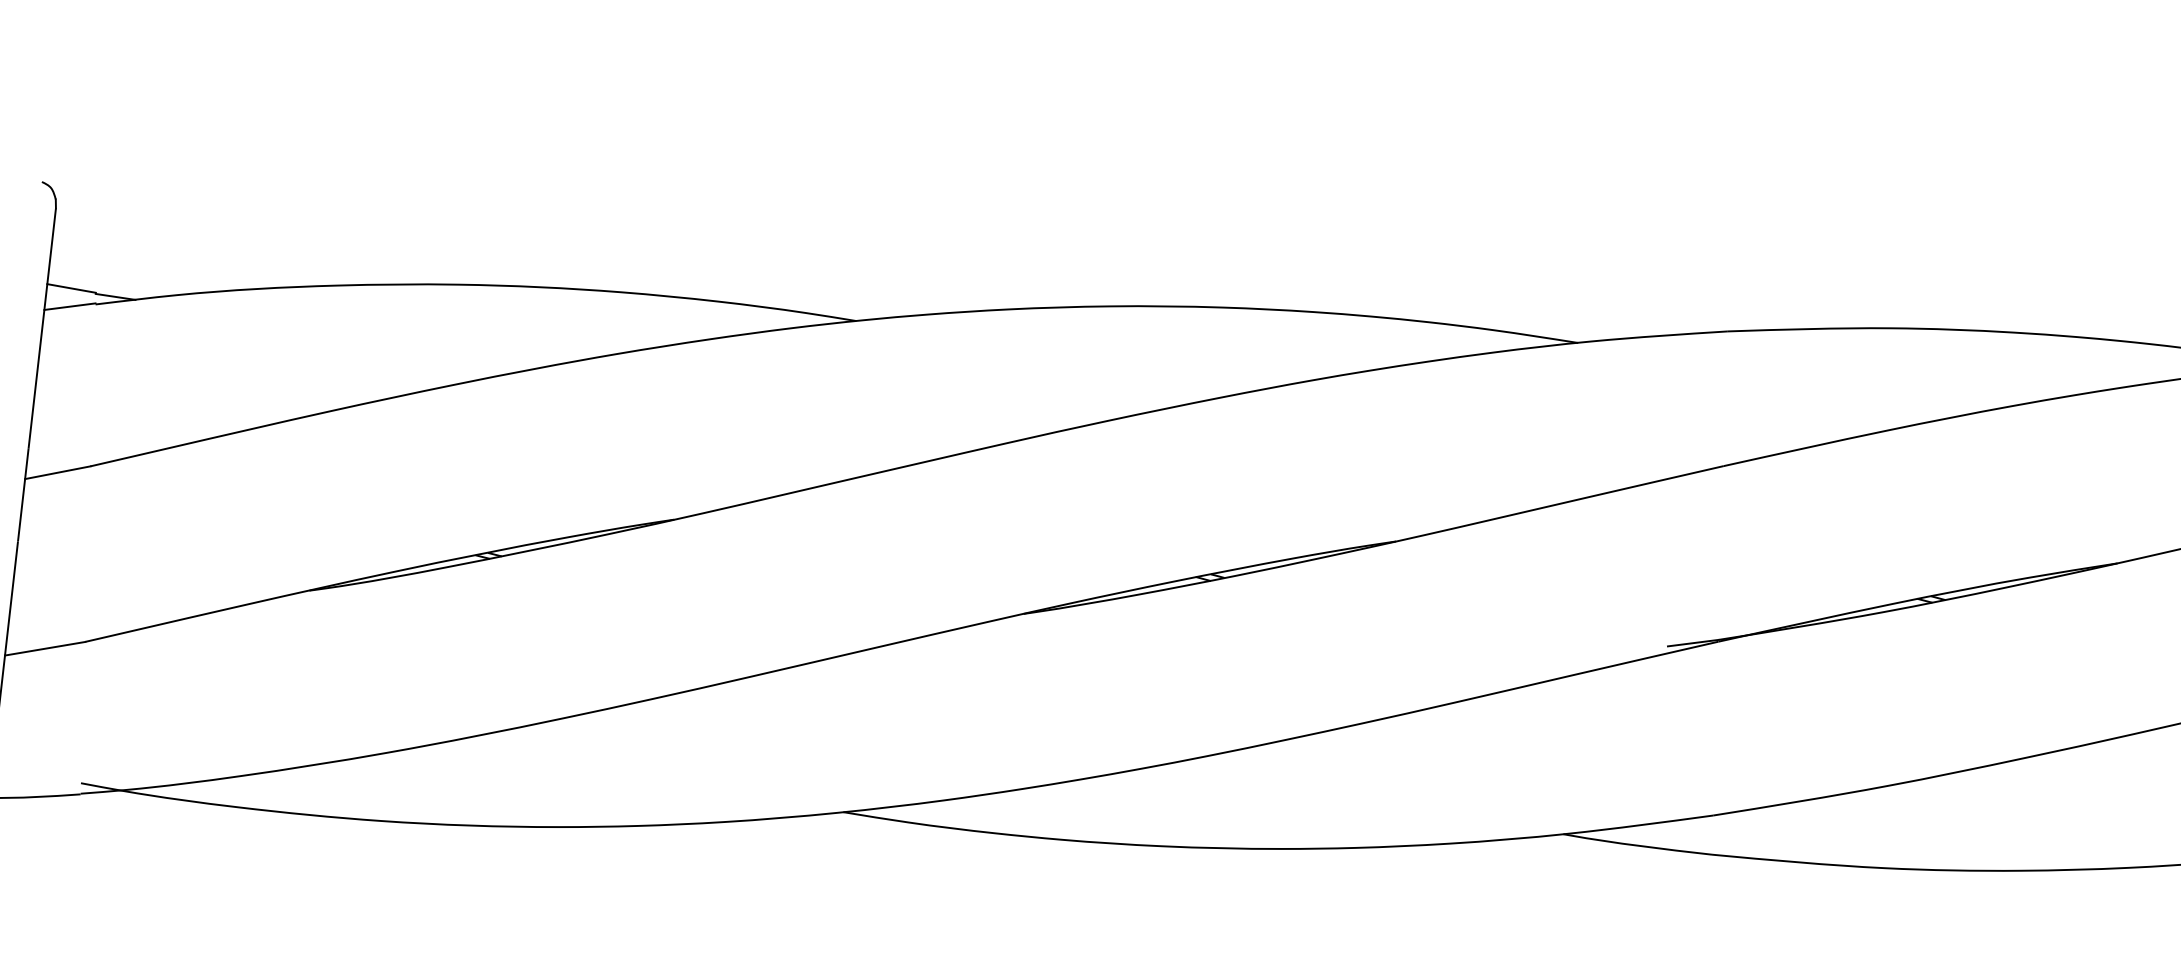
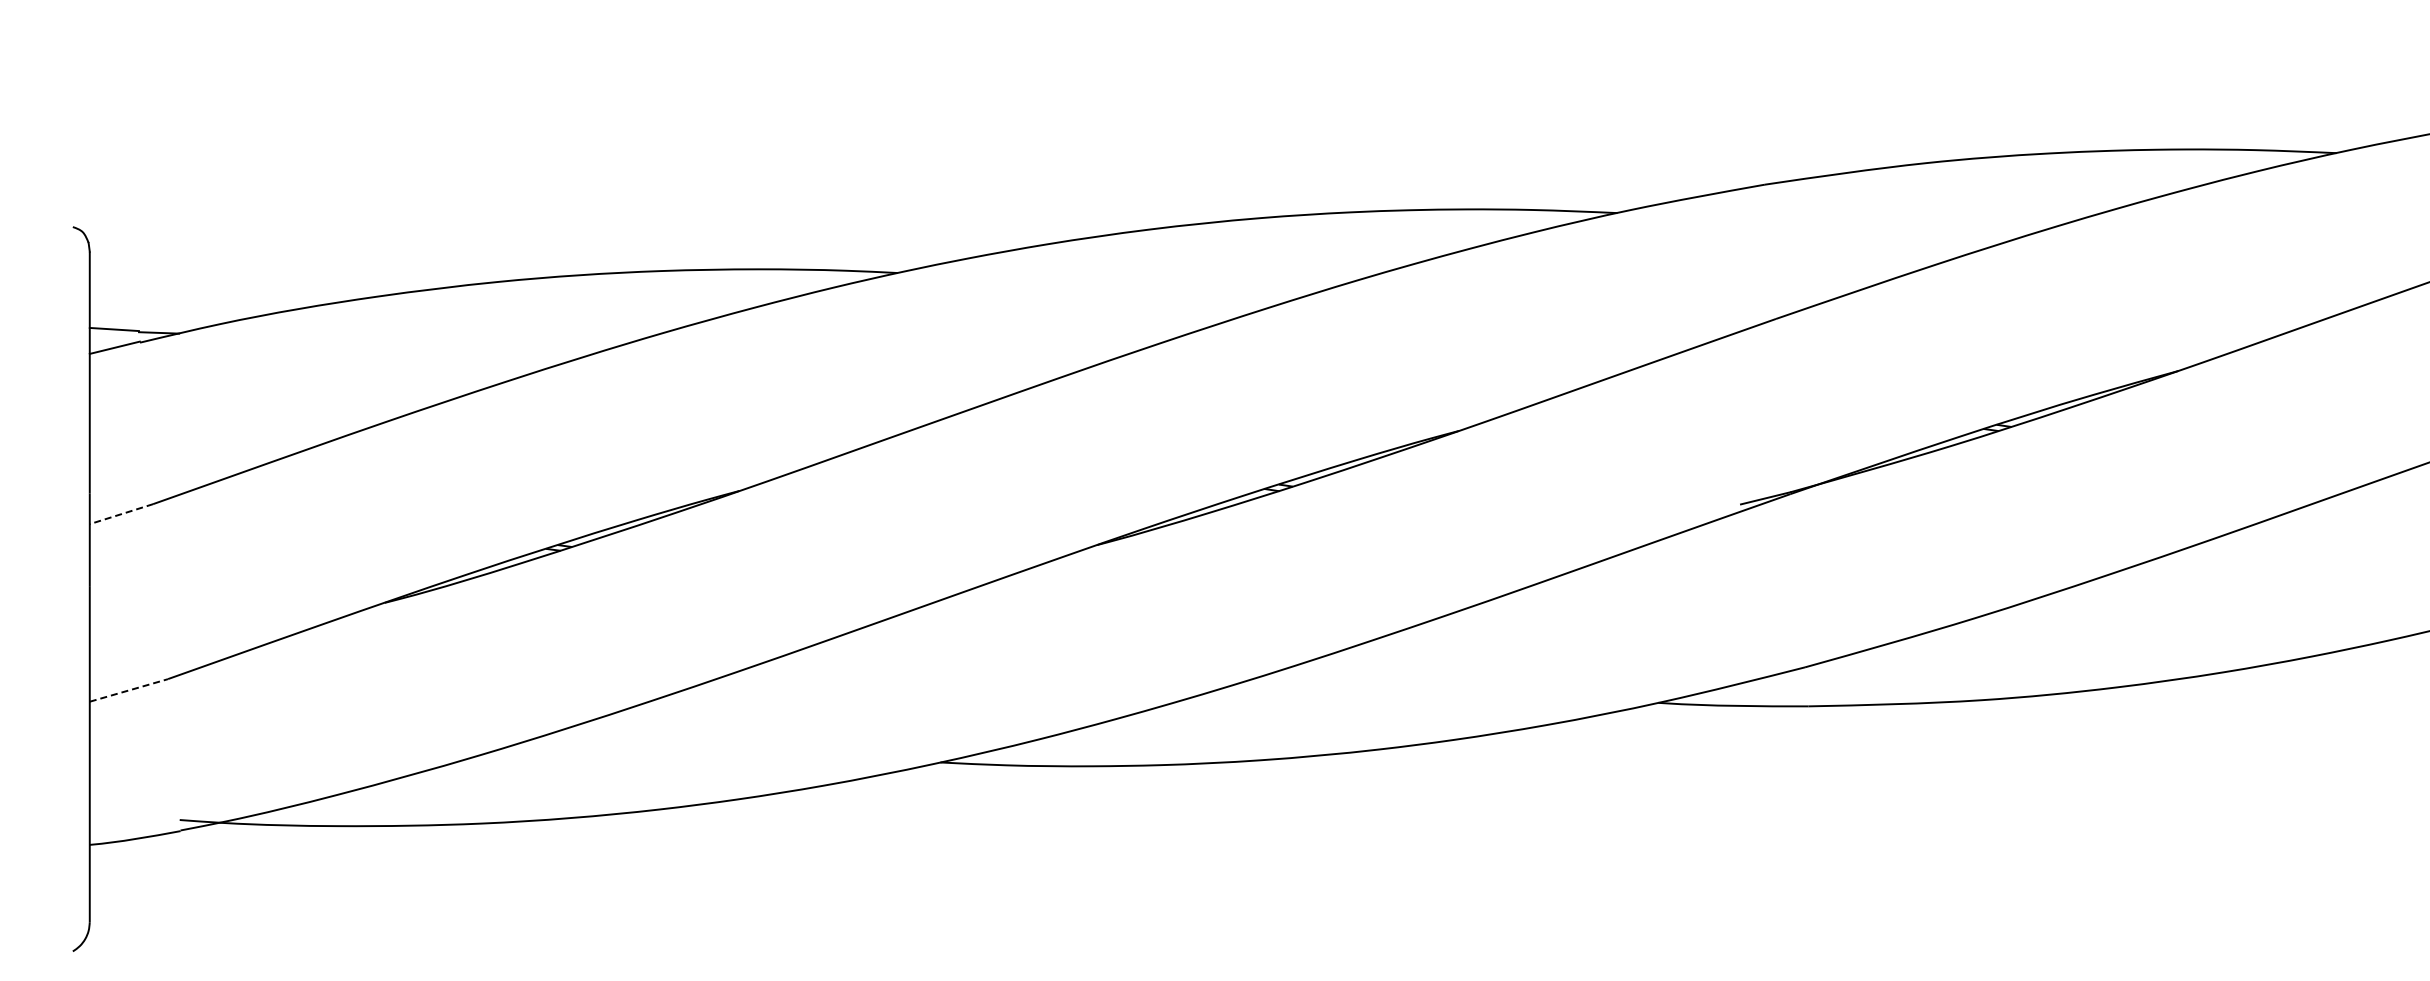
line: (57, 473) -> (121, 514), solid -> dashed
line: (44, 648) -> (128, 690), solid -> dashed

